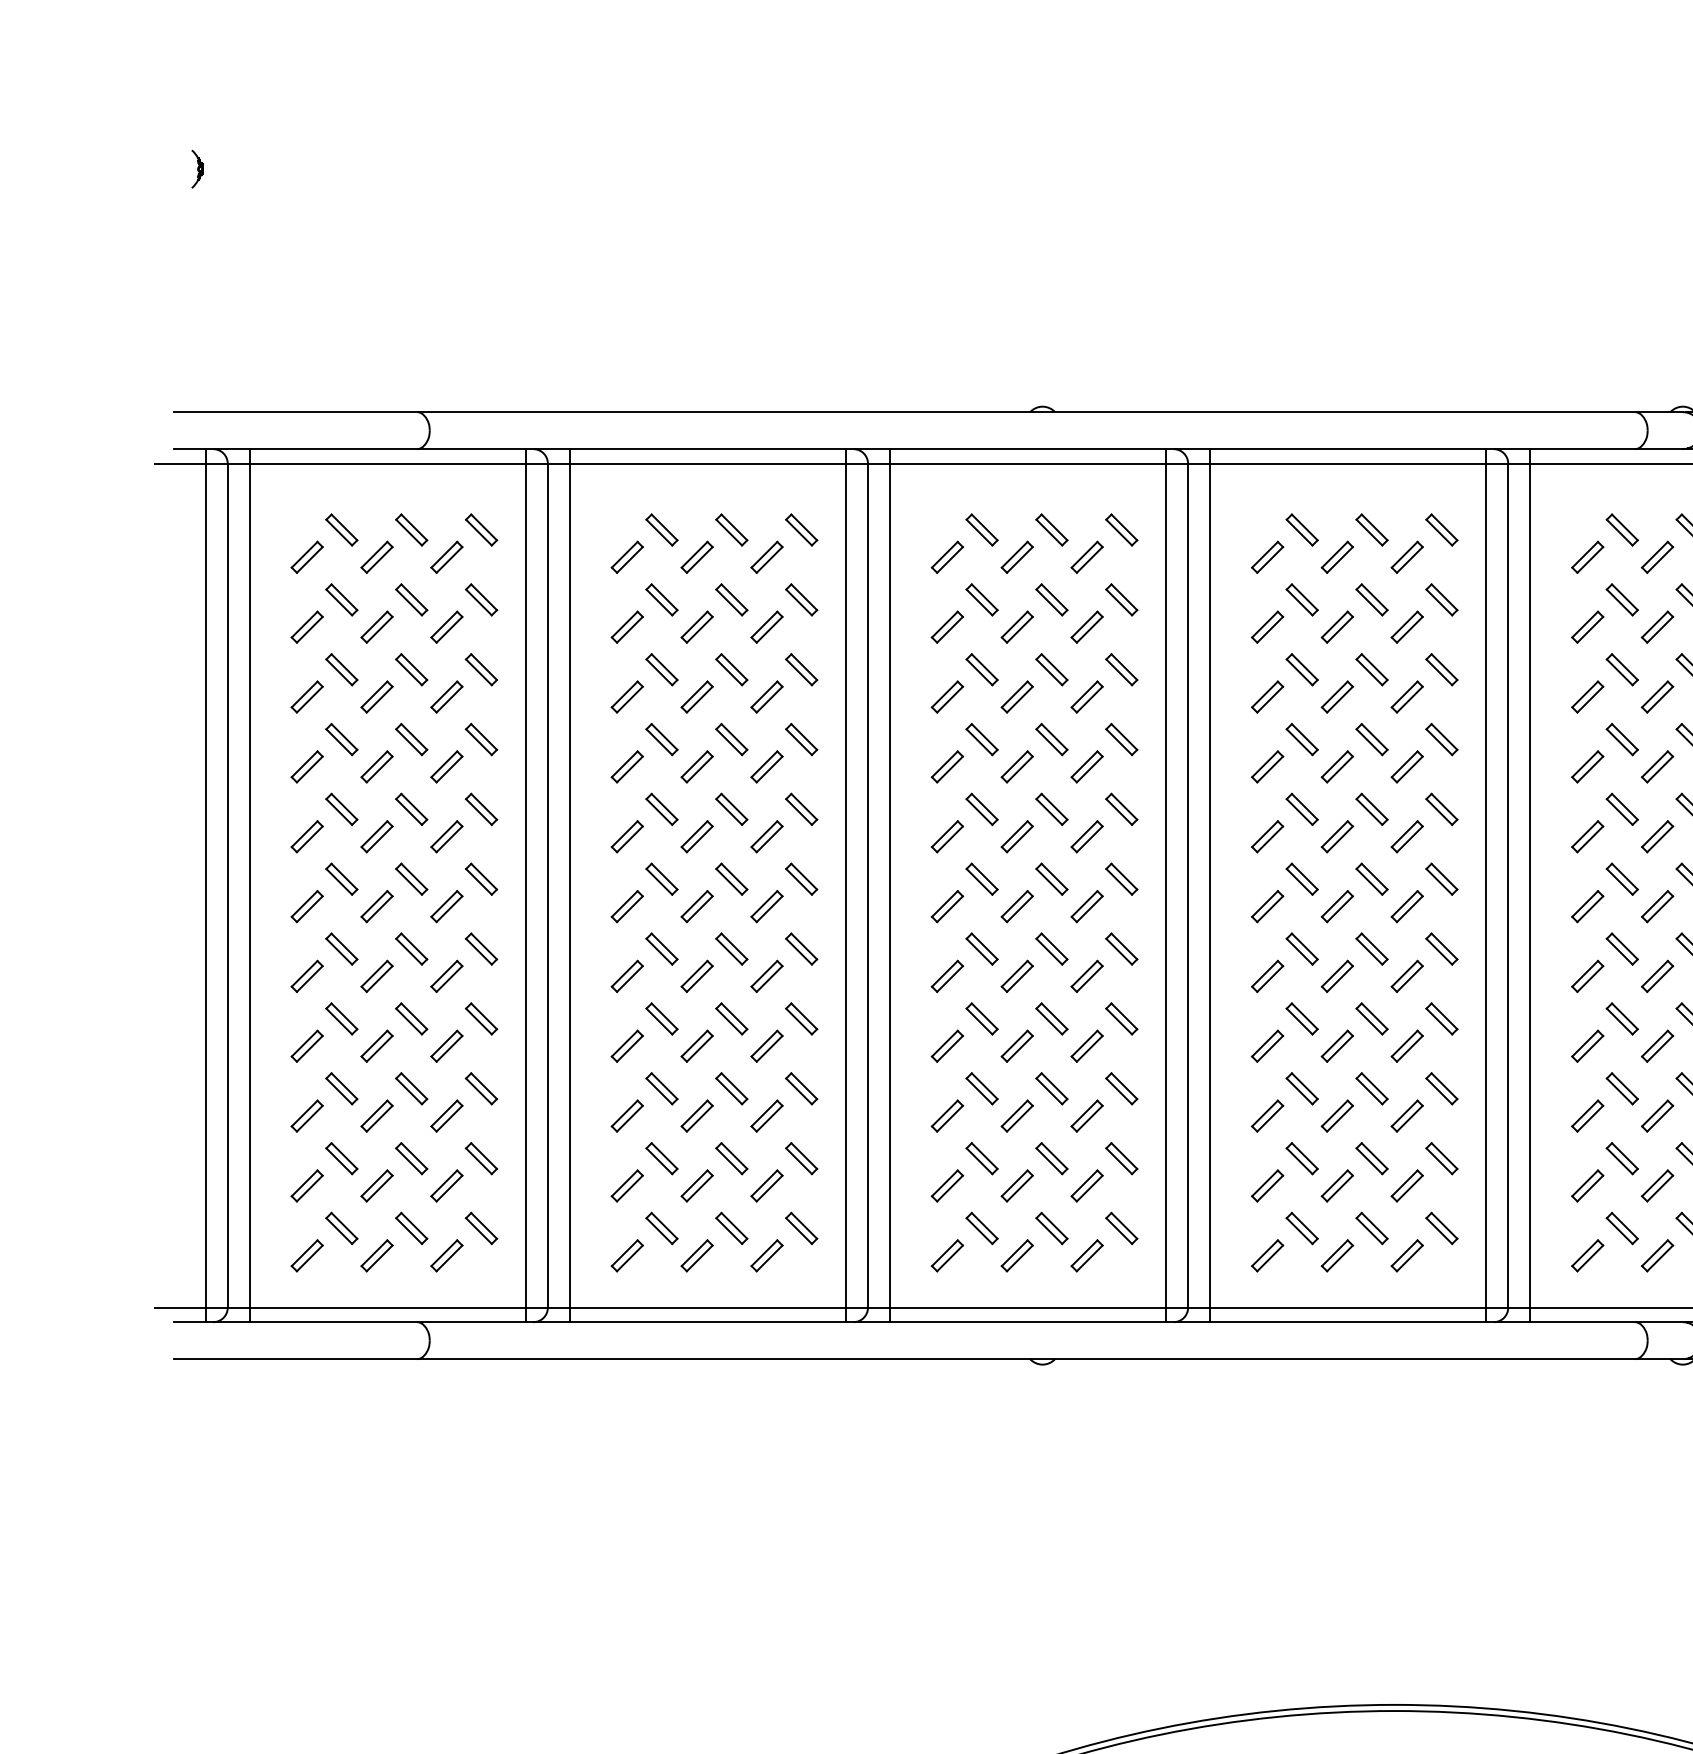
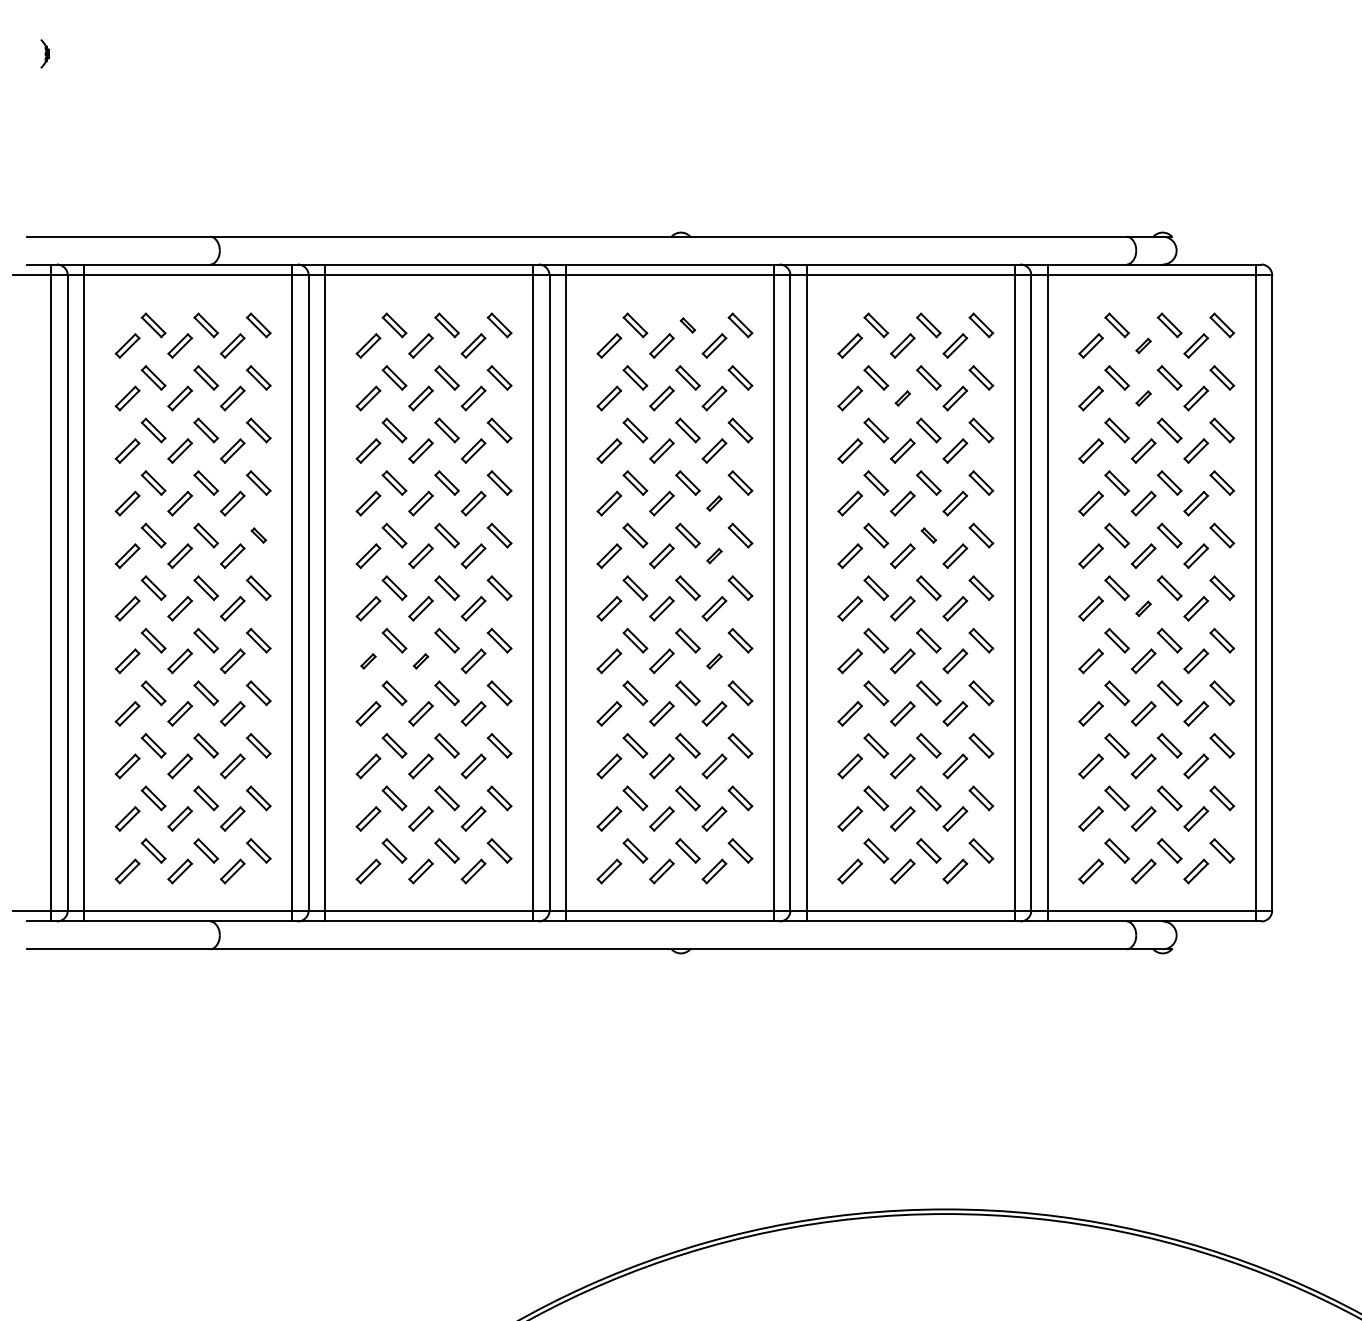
part: (1051, 530) -> (687, 325), size x0.6
part: (1657, 556) -> (1143, 345), size x0.6
part: (1337, 627) -> (902, 398), size x0.6
part: (1657, 627) -> (1143, 398), size x0.6
part: (1087, 766) -> (714, 503), size x0.6
part: (481, 809) -> (258, 535), size x0.6
part: (1371, 809) -> (928, 535), size x0.6
part: (1087, 835) -> (714, 555), size x0.6
part: (1657, 906) -> (1143, 608), size x0.6
part: (627, 976) -> (368, 661), size x0.6
part: (696, 976) -> (420, 661), size x0.6
part: (1087, 976) -> (714, 661), size x0.6

